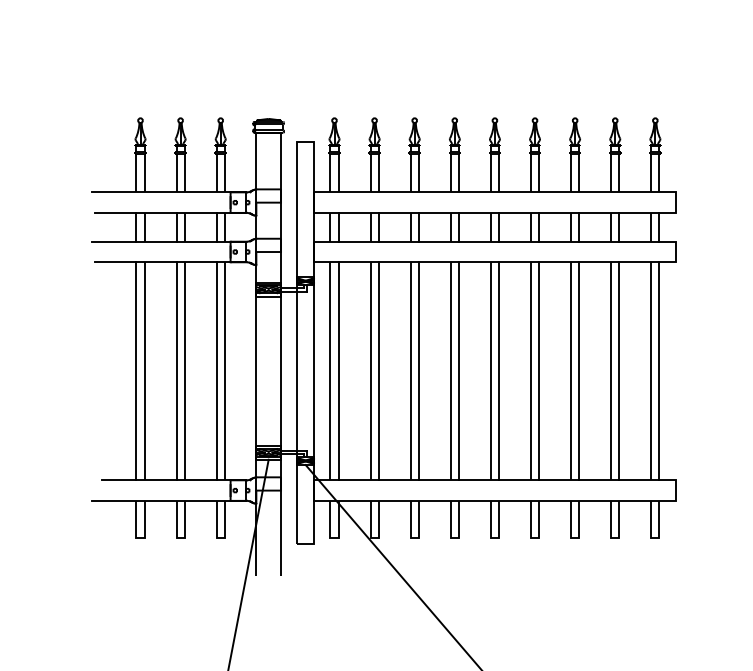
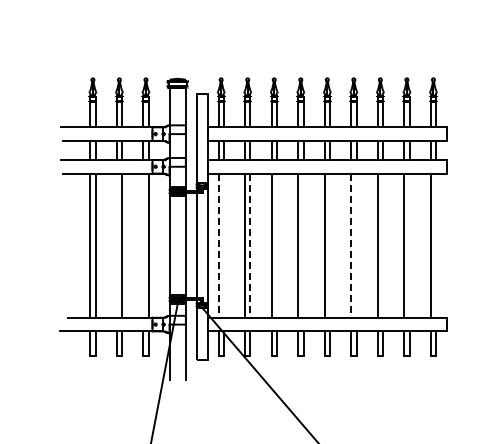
line: (176, 371) -> (116, 245), removed
line: (217, 371) -> (143, 245), removed
line: (337, 371) -> (223, 245), removed
line: (419, 371) -> (277, 245), removed
line: (458, 371) -> (303, 245), removed
line: (499, 371) -> (330, 245), removed
line: (539, 371) -> (356, 245), removed
line: (579, 371) -> (383, 245), removed
line: (619, 371) -> (409, 245), removed
line: (659, 371) -> (436, 245), removed
line: (330, 372) -> (218, 246), solid -> dashed
line: (378, 372) -> (250, 246), solid -> dashed
line: (531, 372) -> (351, 246), solid -> dashed

